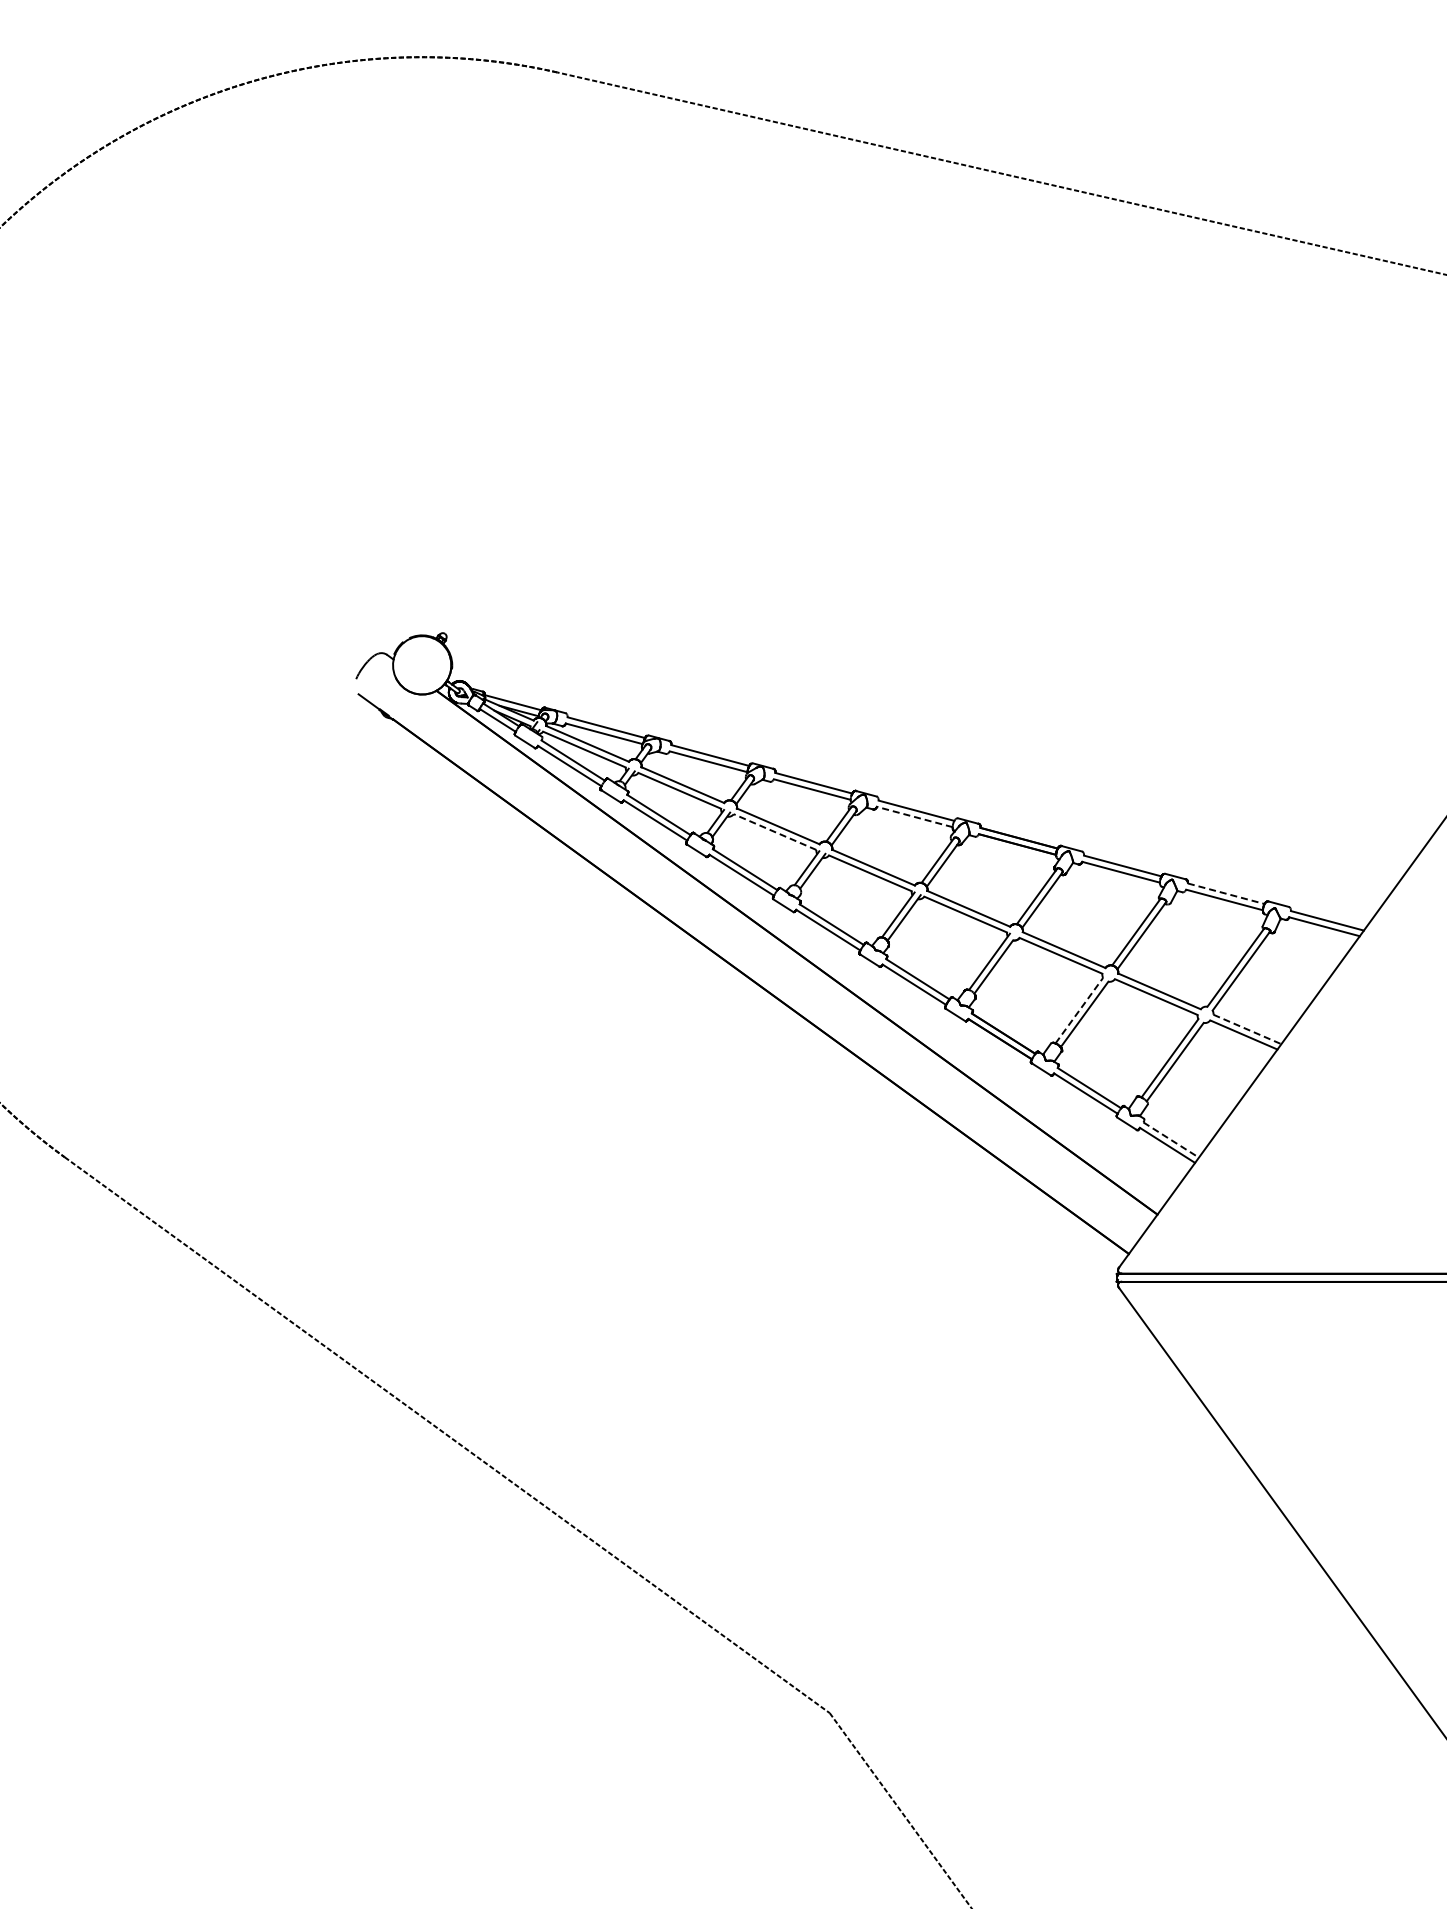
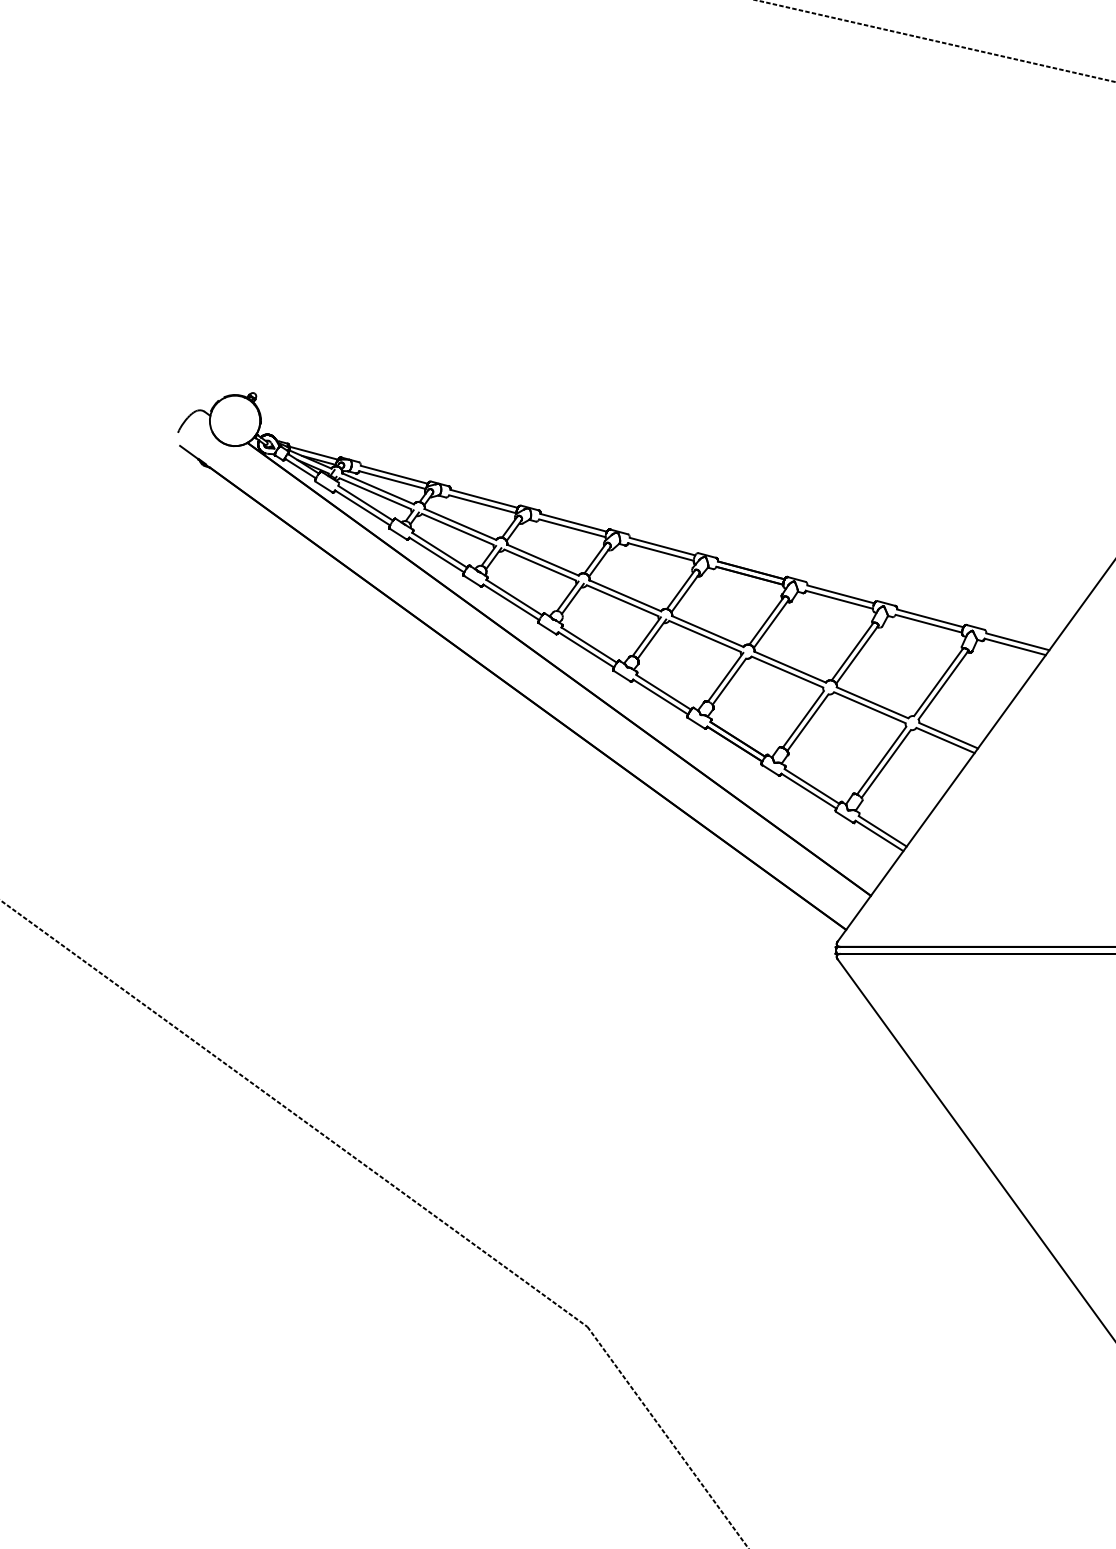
line: (914, 816) -> (660, 551), dashed -> solid
line: (774, 831) -> (539, 564), dashed -> solid
line: (1226, 893) -> (930, 618), dashed -> solid
line: (1079, 1010) -> (803, 719), dashed -> solid
line: (1247, 1029) -> (948, 735), dashed -> solid
line: (1171, 1140) -> (883, 831), dashed -> solid

